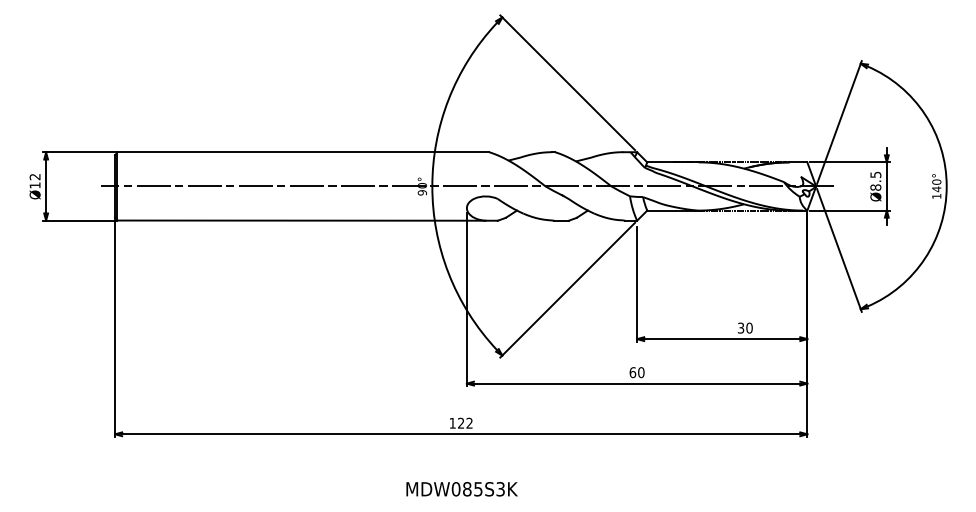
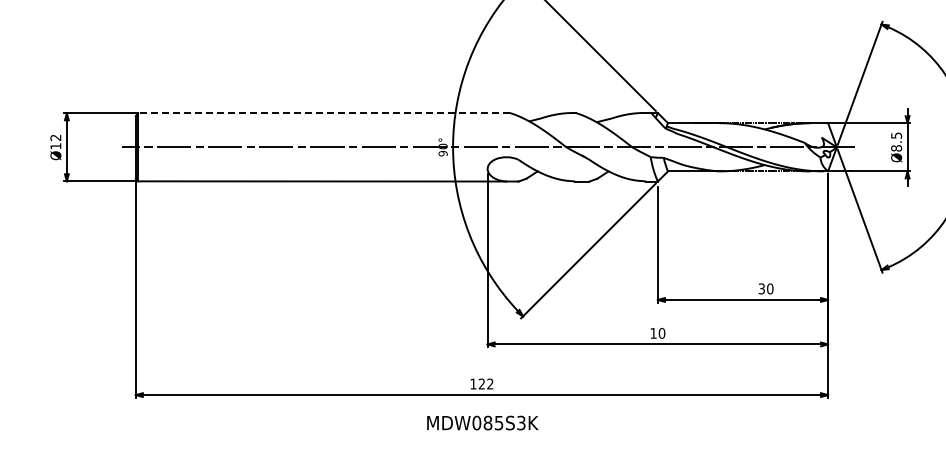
line: (303, 152) -> (324, 113), solid -> dashed
text: (632, 372) -> (653, 333), 60 -> 10
text: (461, 489) -> (482, 423), moved

